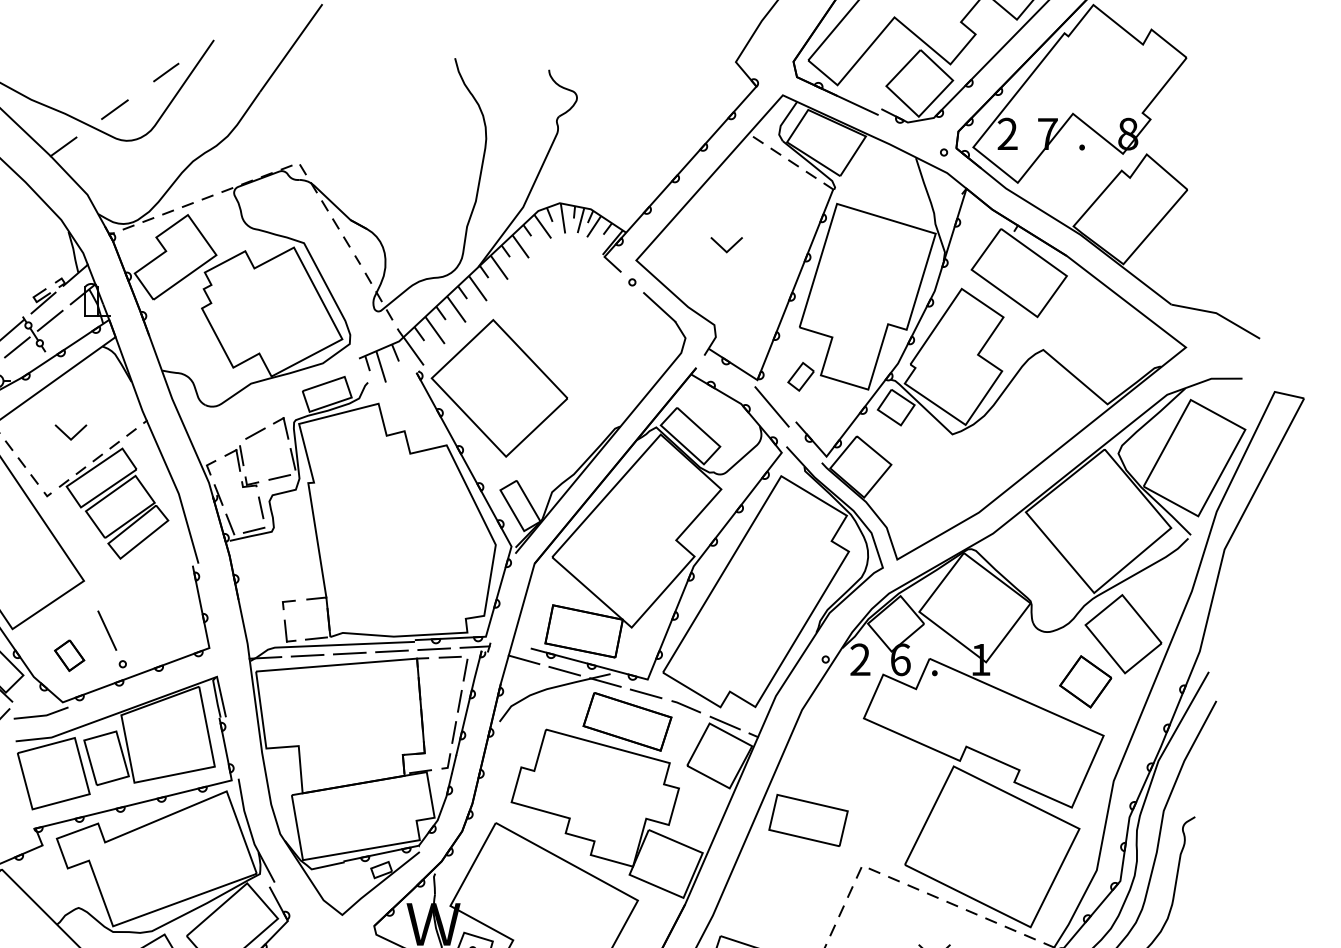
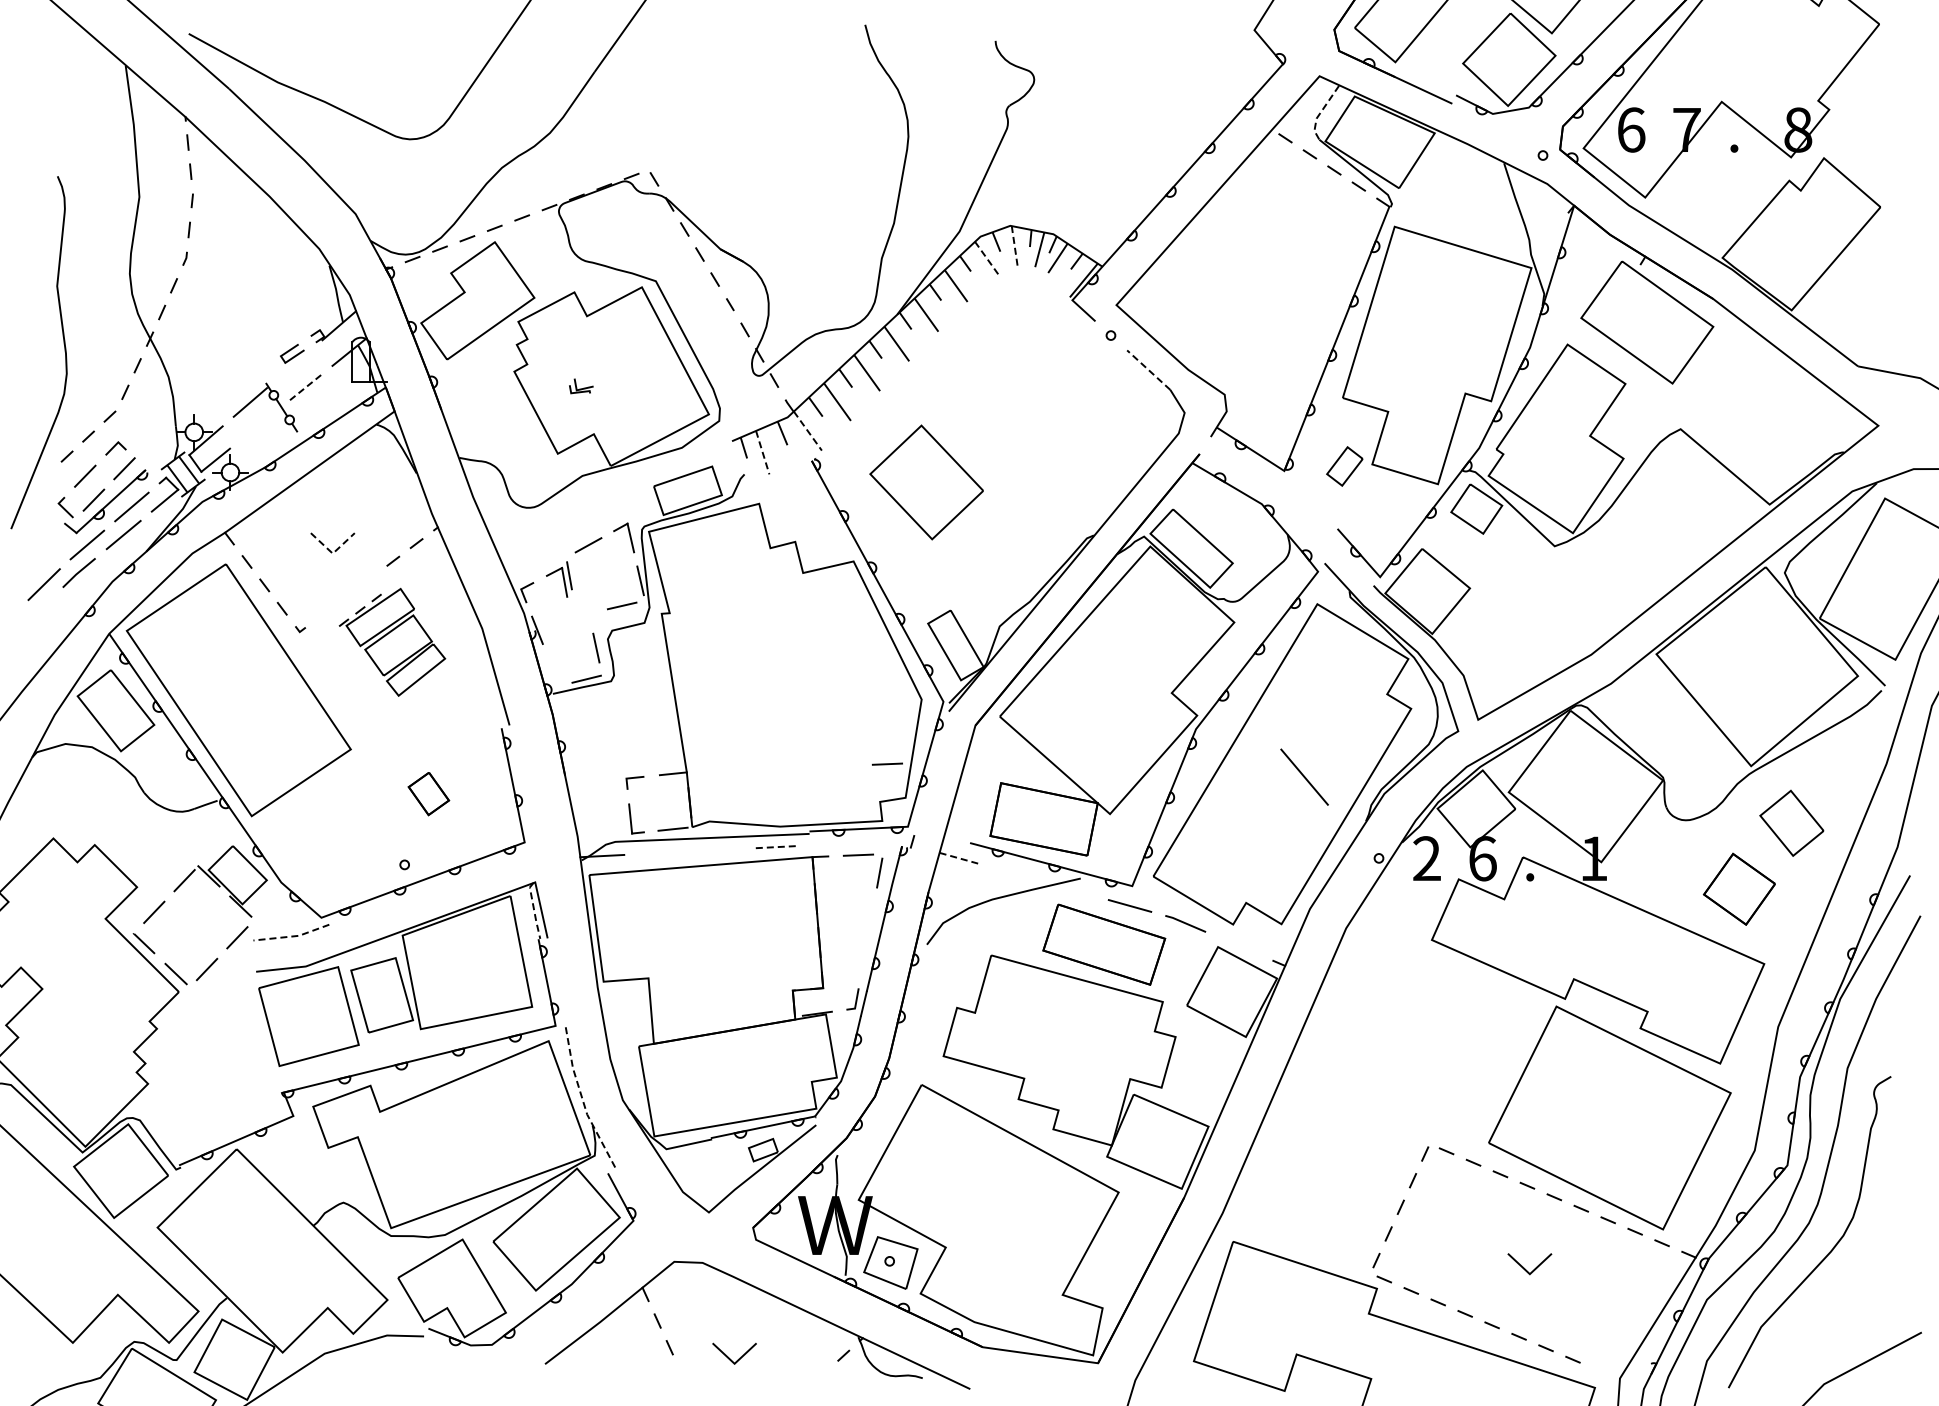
line: (166, 72) -> (464, 44), removed
line: (114, 109) -> (393, 96), removed
line: (783, 121) -> (1320, 112), solid -> dashed
text: (1007, 133) -> (1631, 129), 2 -> 6
line: (63, 146) -> (322, 147), removed
line: (562, 218) -> (1014, 247), solid -> dashed
line: (543, 226) -> (987, 258), solid -> dashed
line: (722, 247) -> (1236, 287), removed
line: (43, 302) -> (294, 363), removed
line: (659, 306) -> (1148, 369), solid -> dashed
line: (50, 320) -> (304, 388), solid -> dashed
line: (17, 347) -> (258, 425), removed
line: (414, 351) -> (808, 431), solid -> dashed
line: (380, 366) -> (762, 452), solid -> dashed
part: (499, 388) -> (926, 482), size x0.6
line: (771, 406) -> (1304, 776), moved
line: (70, 439) -> (332, 553), solid -> dashed
part: (250, 482) -> (581, 386), moved
part: (114, 503) -> (392, 642), size x0.7
line: (230, 524) -> (553, 670), removed
line: (471, 591) -> (887, 763), added
line: (106, 630) -> (382, 817), removed
part: (1123, 634) -> (1791, 823), size x0.6
line: (474, 647) -> (892, 841), removed
line: (434, 648) -> (836, 843), removed
line: (391, 651) -> (777, 847), solid -> dashed
line: (349, 653) -> (719, 849), removed
line: (307, 655) -> (660, 852), removed
part: (69, 656) -> (428, 794), moved
line: (523, 659) -> (960, 858), solid -> dashed
line: (564, 671) -> (1017, 874), removed
line: (605, 682) -> (1073, 890), removed
line: (216, 697) -> (534, 910), solid -> dashed
line: (459, 700) -> (871, 915), removed
line: (42, 715) -> (293, 936), solid -> dashed
line: (725, 723) -> (1239, 946), removed
line: (453, 732) -> (863, 959), removed
part: (808, 820) -> (1354, 1081), removed
line: (251, 832) -> (582, 1097), solid -> dashed

